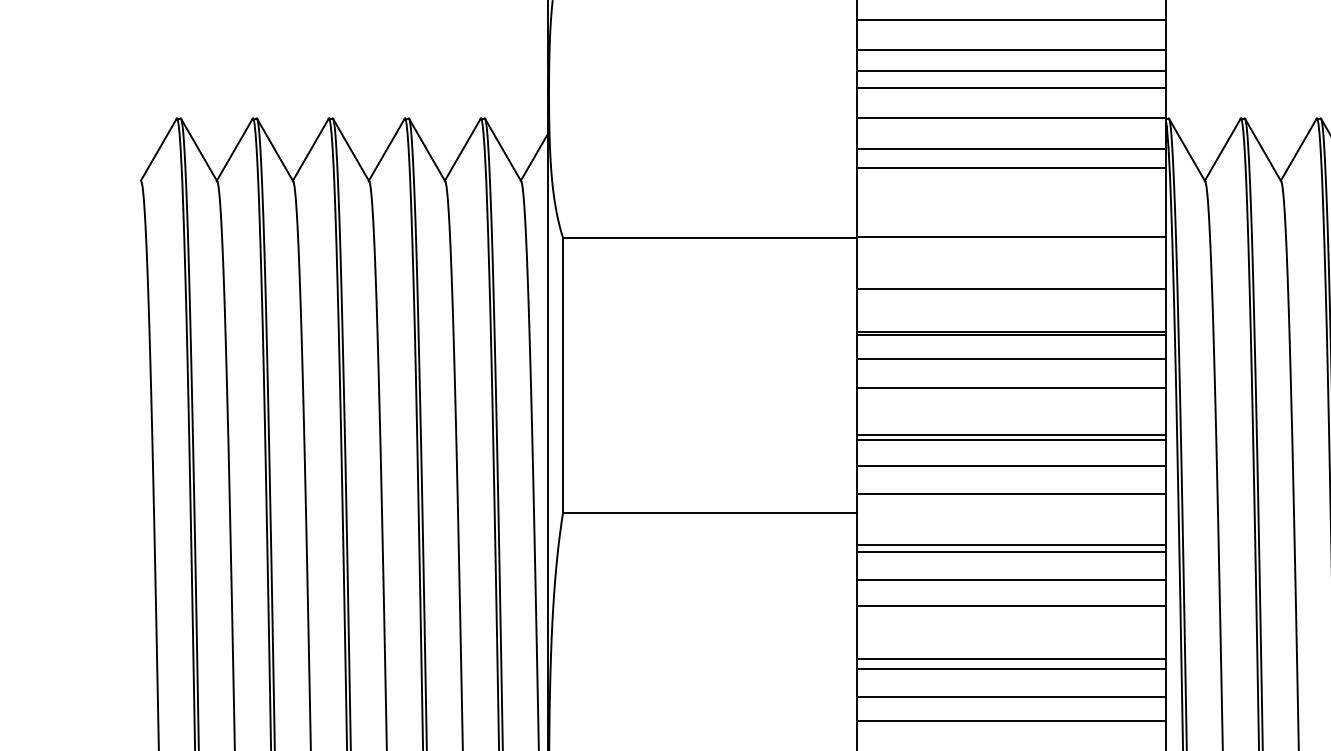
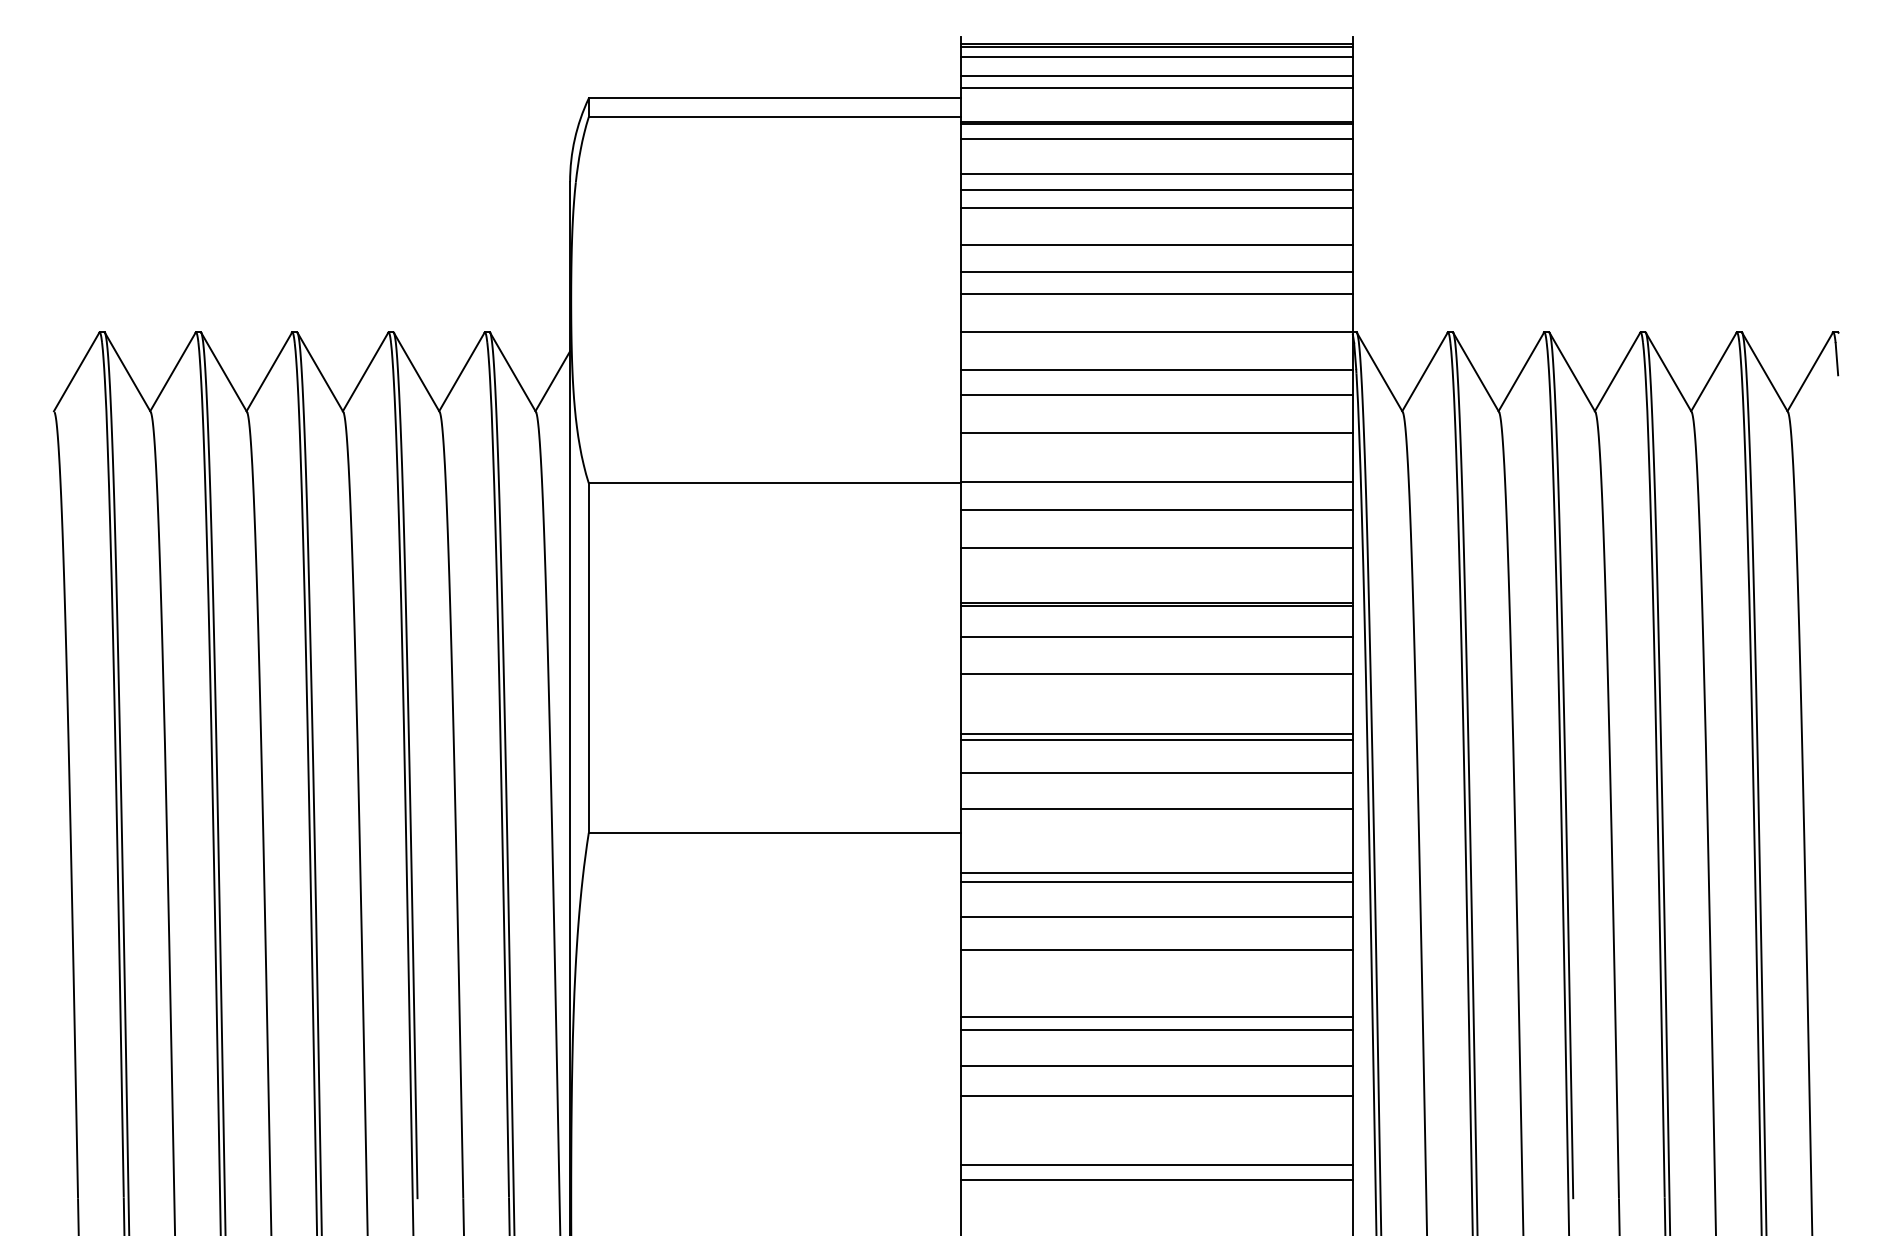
line: (1010, 5) -> (1156, 189), added
line: (1010, 198) -> (1156, 433), added
line: (1010, 258) -> (1156, 509), added

